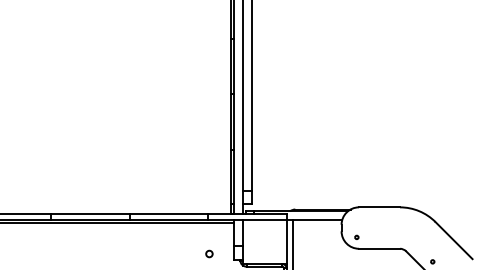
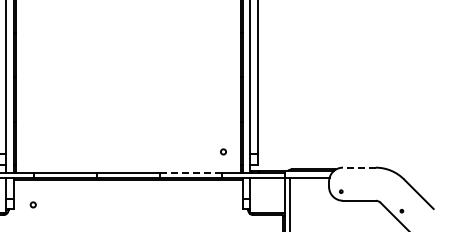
line: (378, 207) -> (358, 167), solid -> dashed
line: (168, 213) -> (190, 172), solid -> dashed
circle: (209, 253) -> (223, 151), moved

